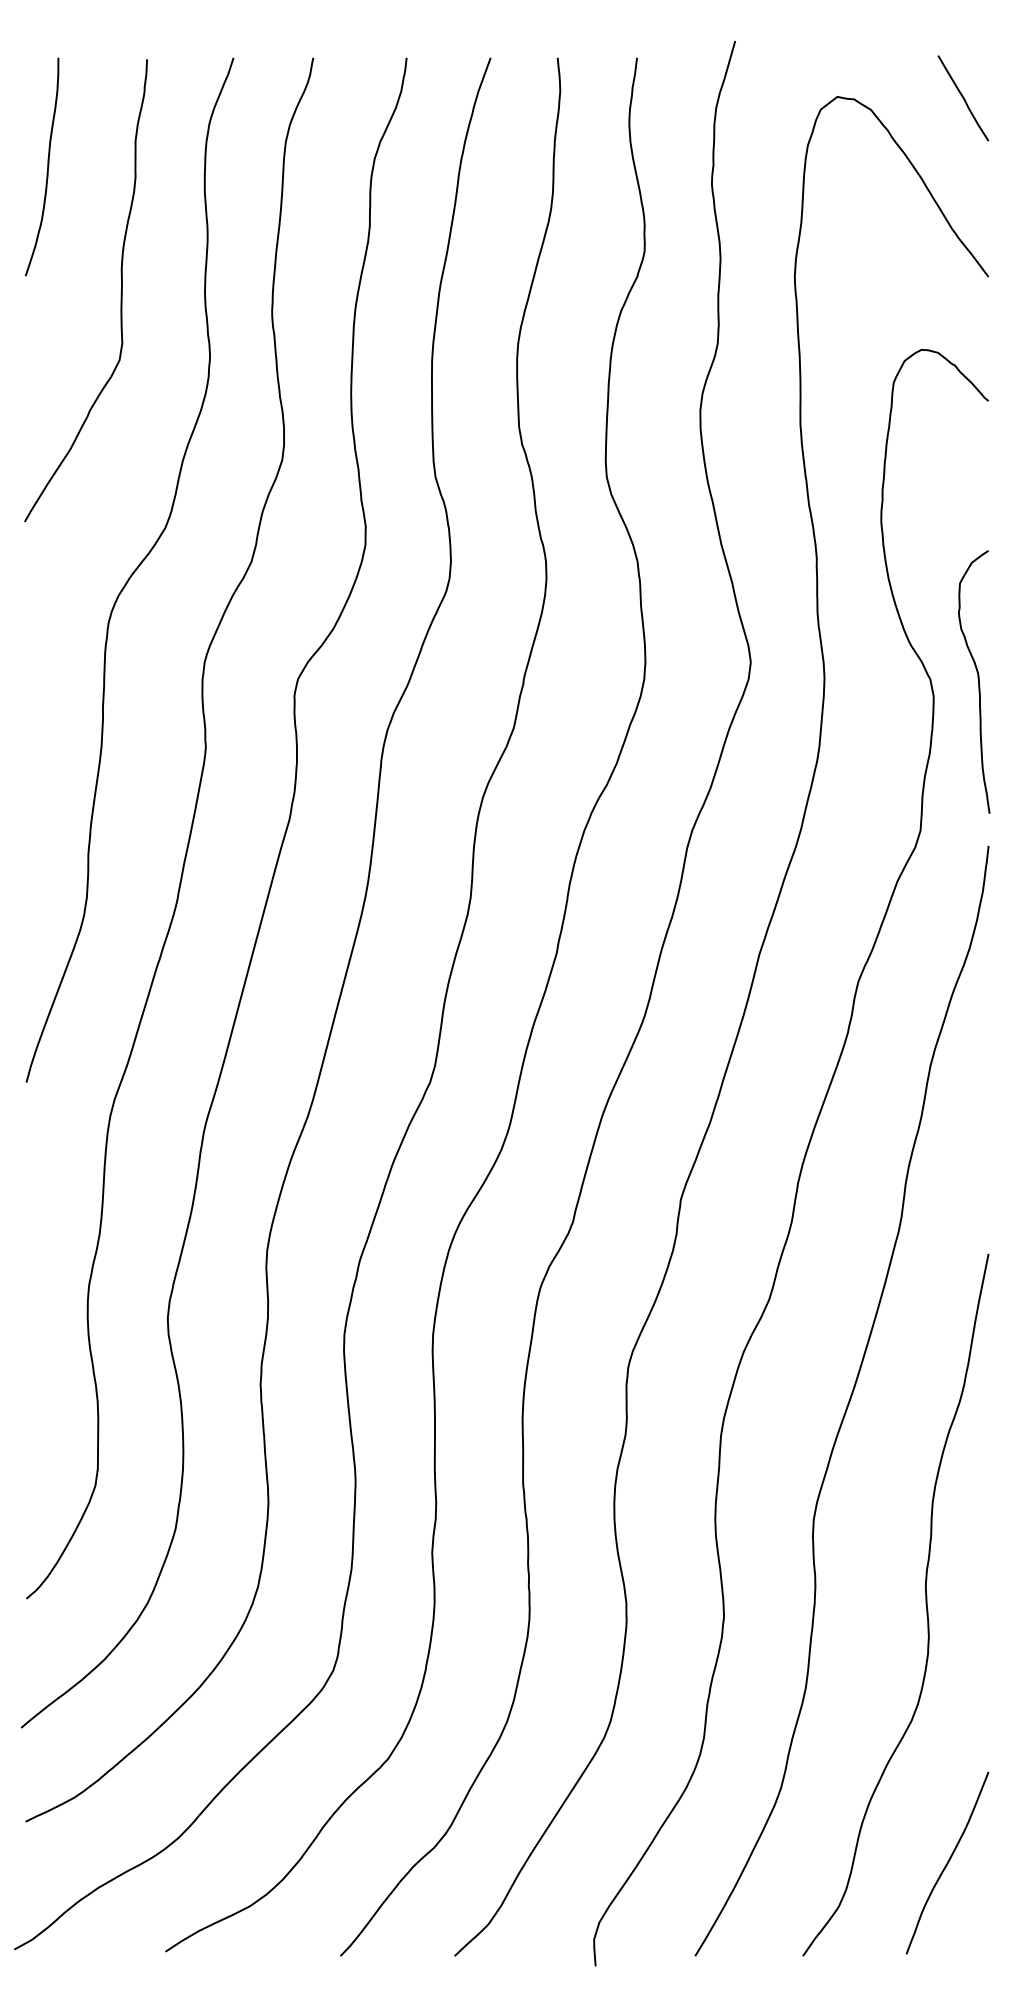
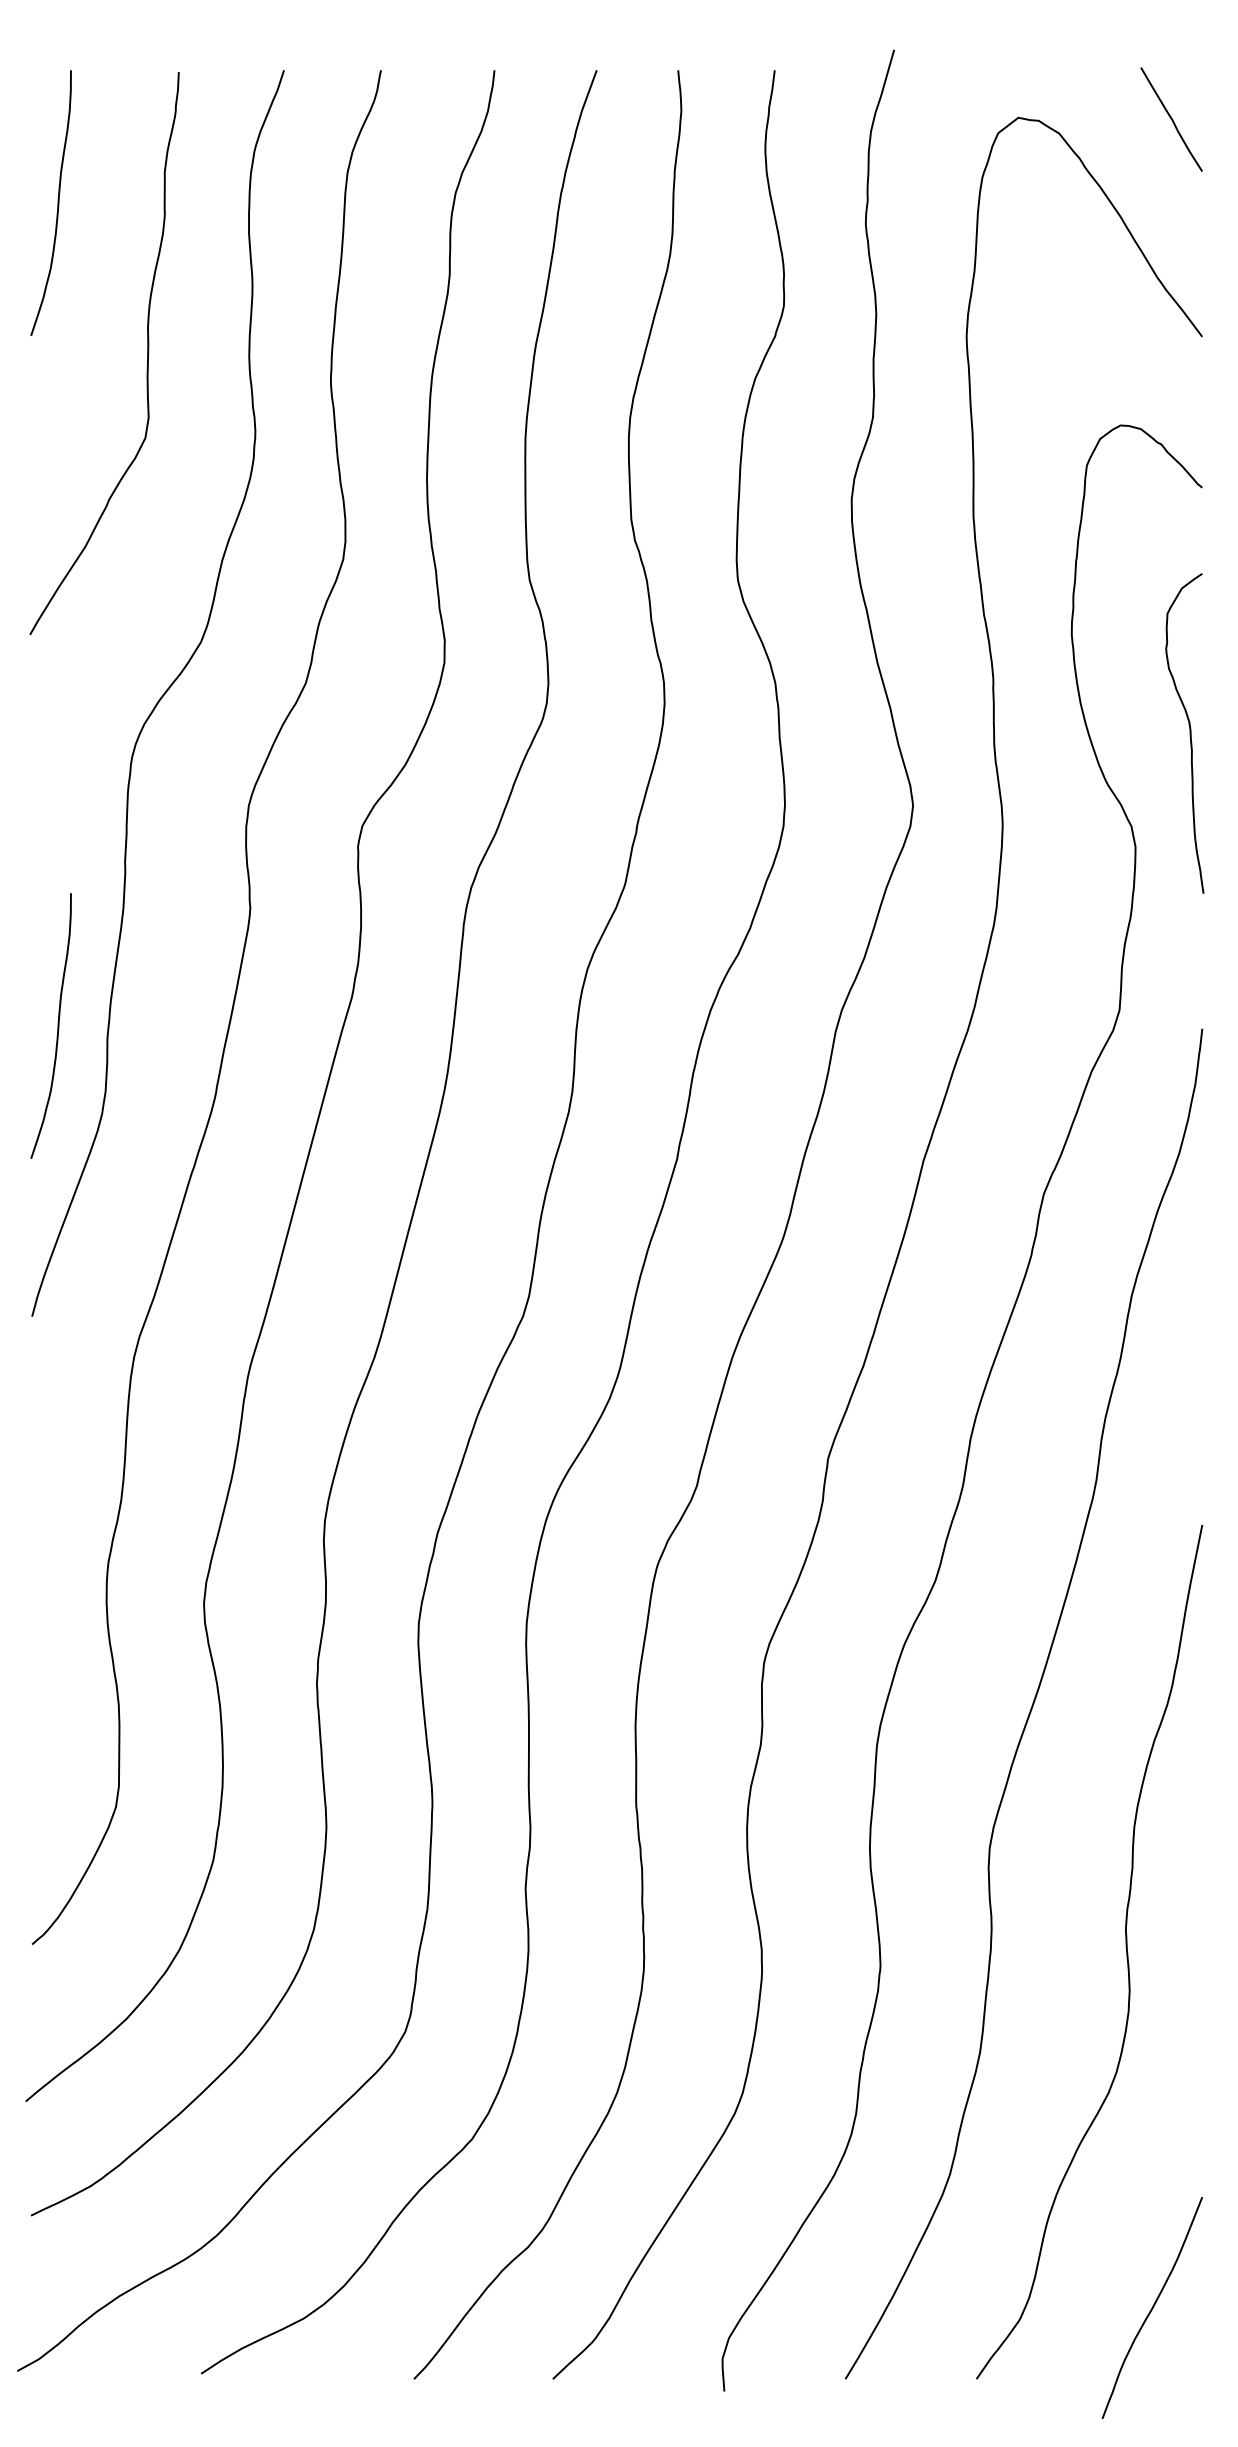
curve: (978, 682) -> (1189, 733), moved
curve: (47, 843) -> (57, 1025), added
curve: (946, 1862) -> (1151, 2307), moved

